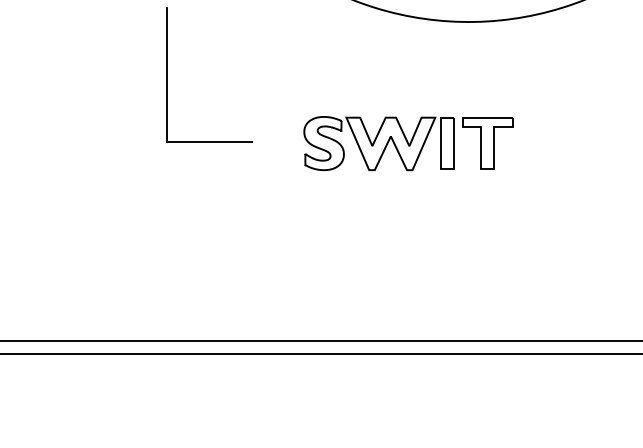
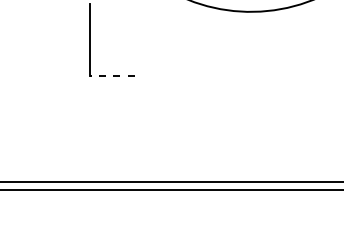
line: (210, 142) -> (112, 76), solid -> dashed
part: (408, 142) -> (218, 76), removed

